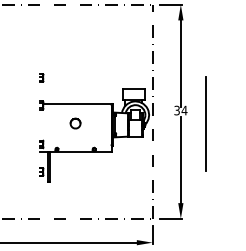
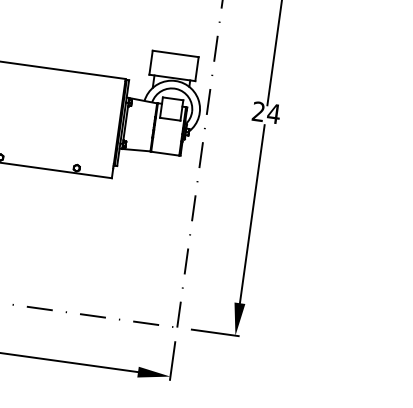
text: (176, 110) -> (257, 111), 34 -> 24
part: (75, 123) -> (45, 109), removed
line: (205, 124) -> (313, 148), removed

